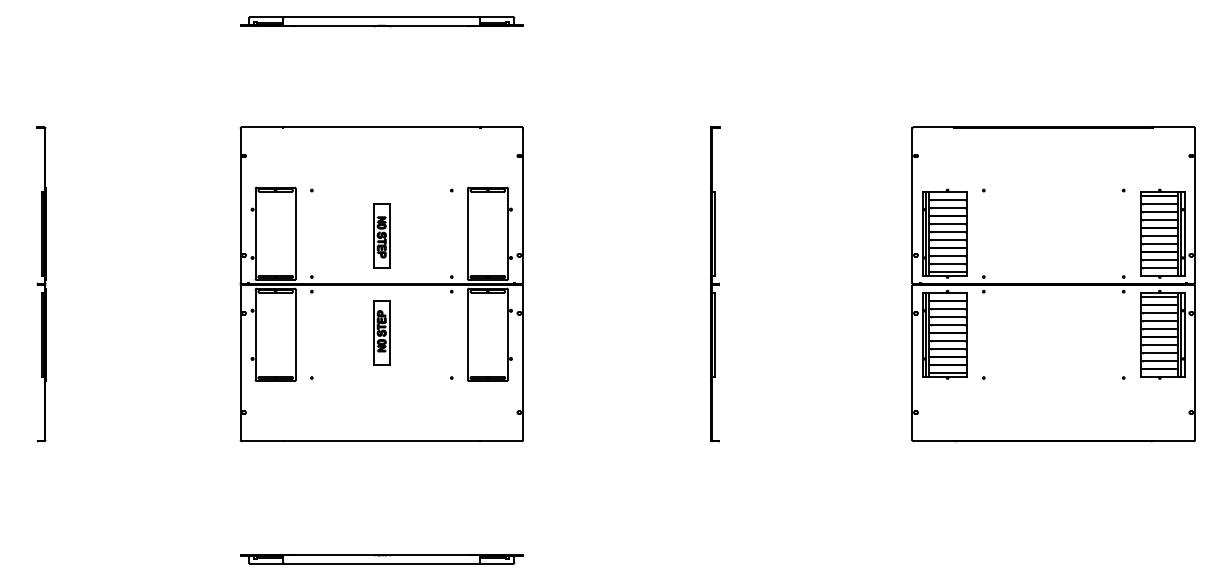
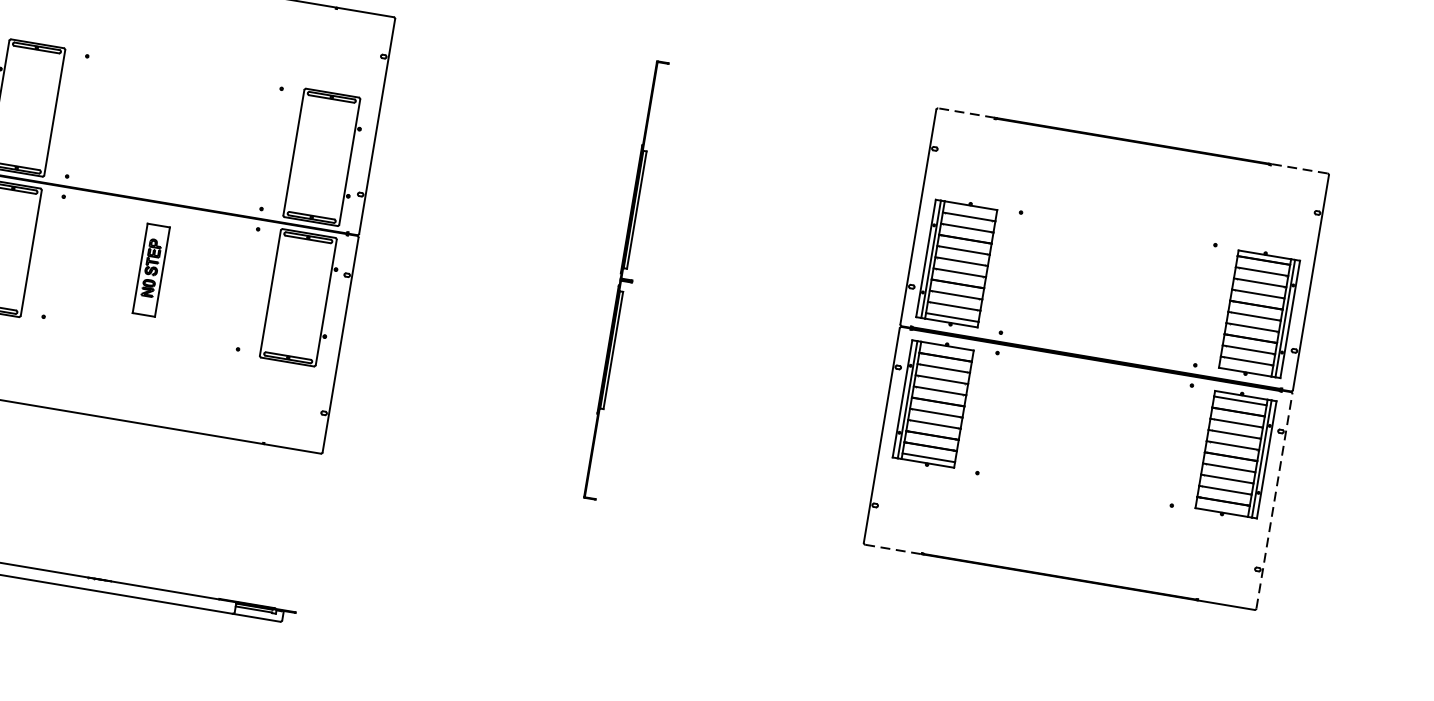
line: (933, 127) -> (965, 113), solid -> dashed
line: (1172, 127) -> (1297, 168), solid -> dashed
part: (381, 235) -> (173, 134), removed
line: (1194, 362) -> (1273, 500), solid -> dashed
line: (934, 441) -> (894, 549), solid -> dashed

